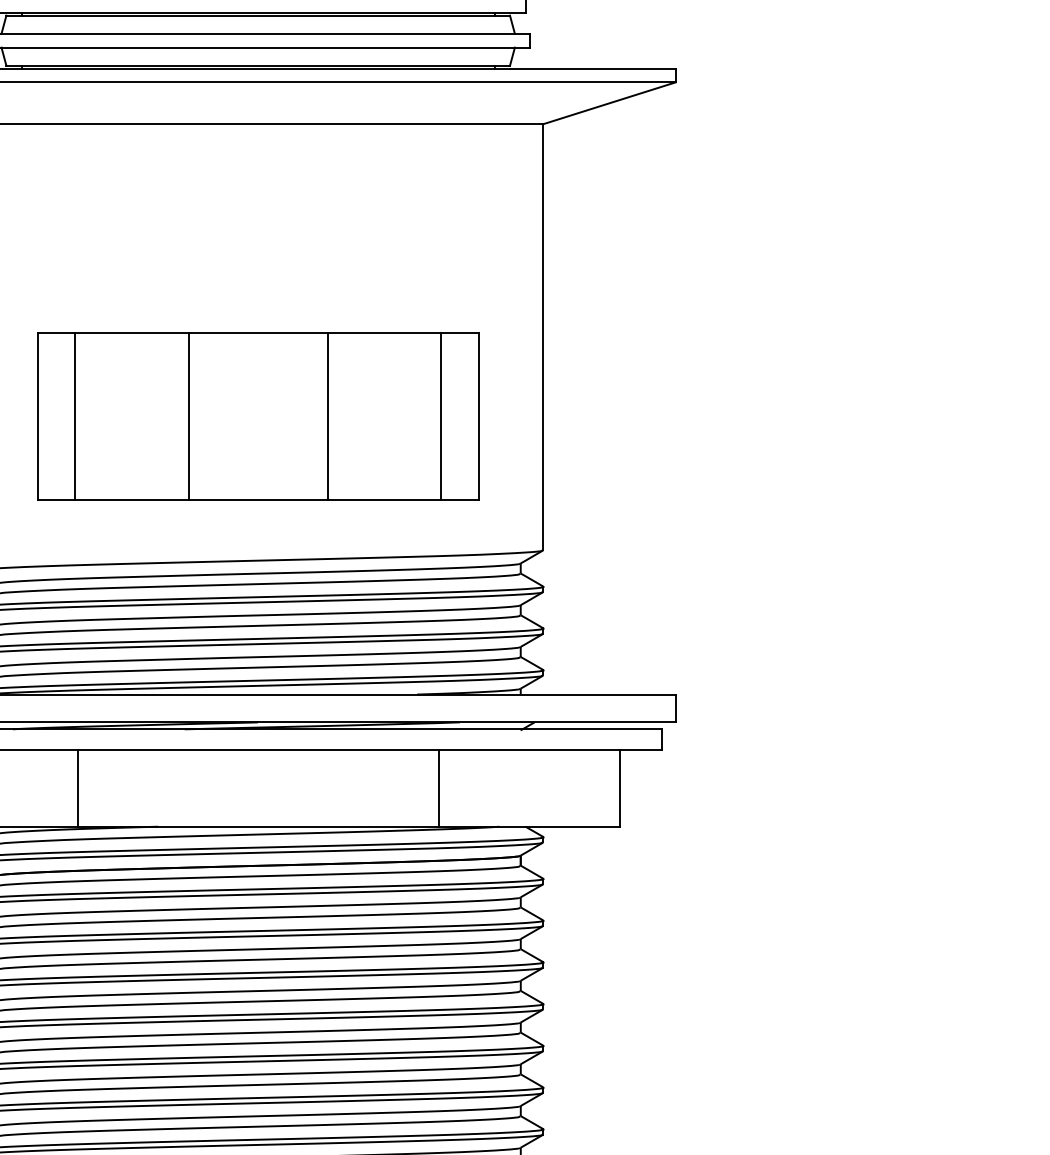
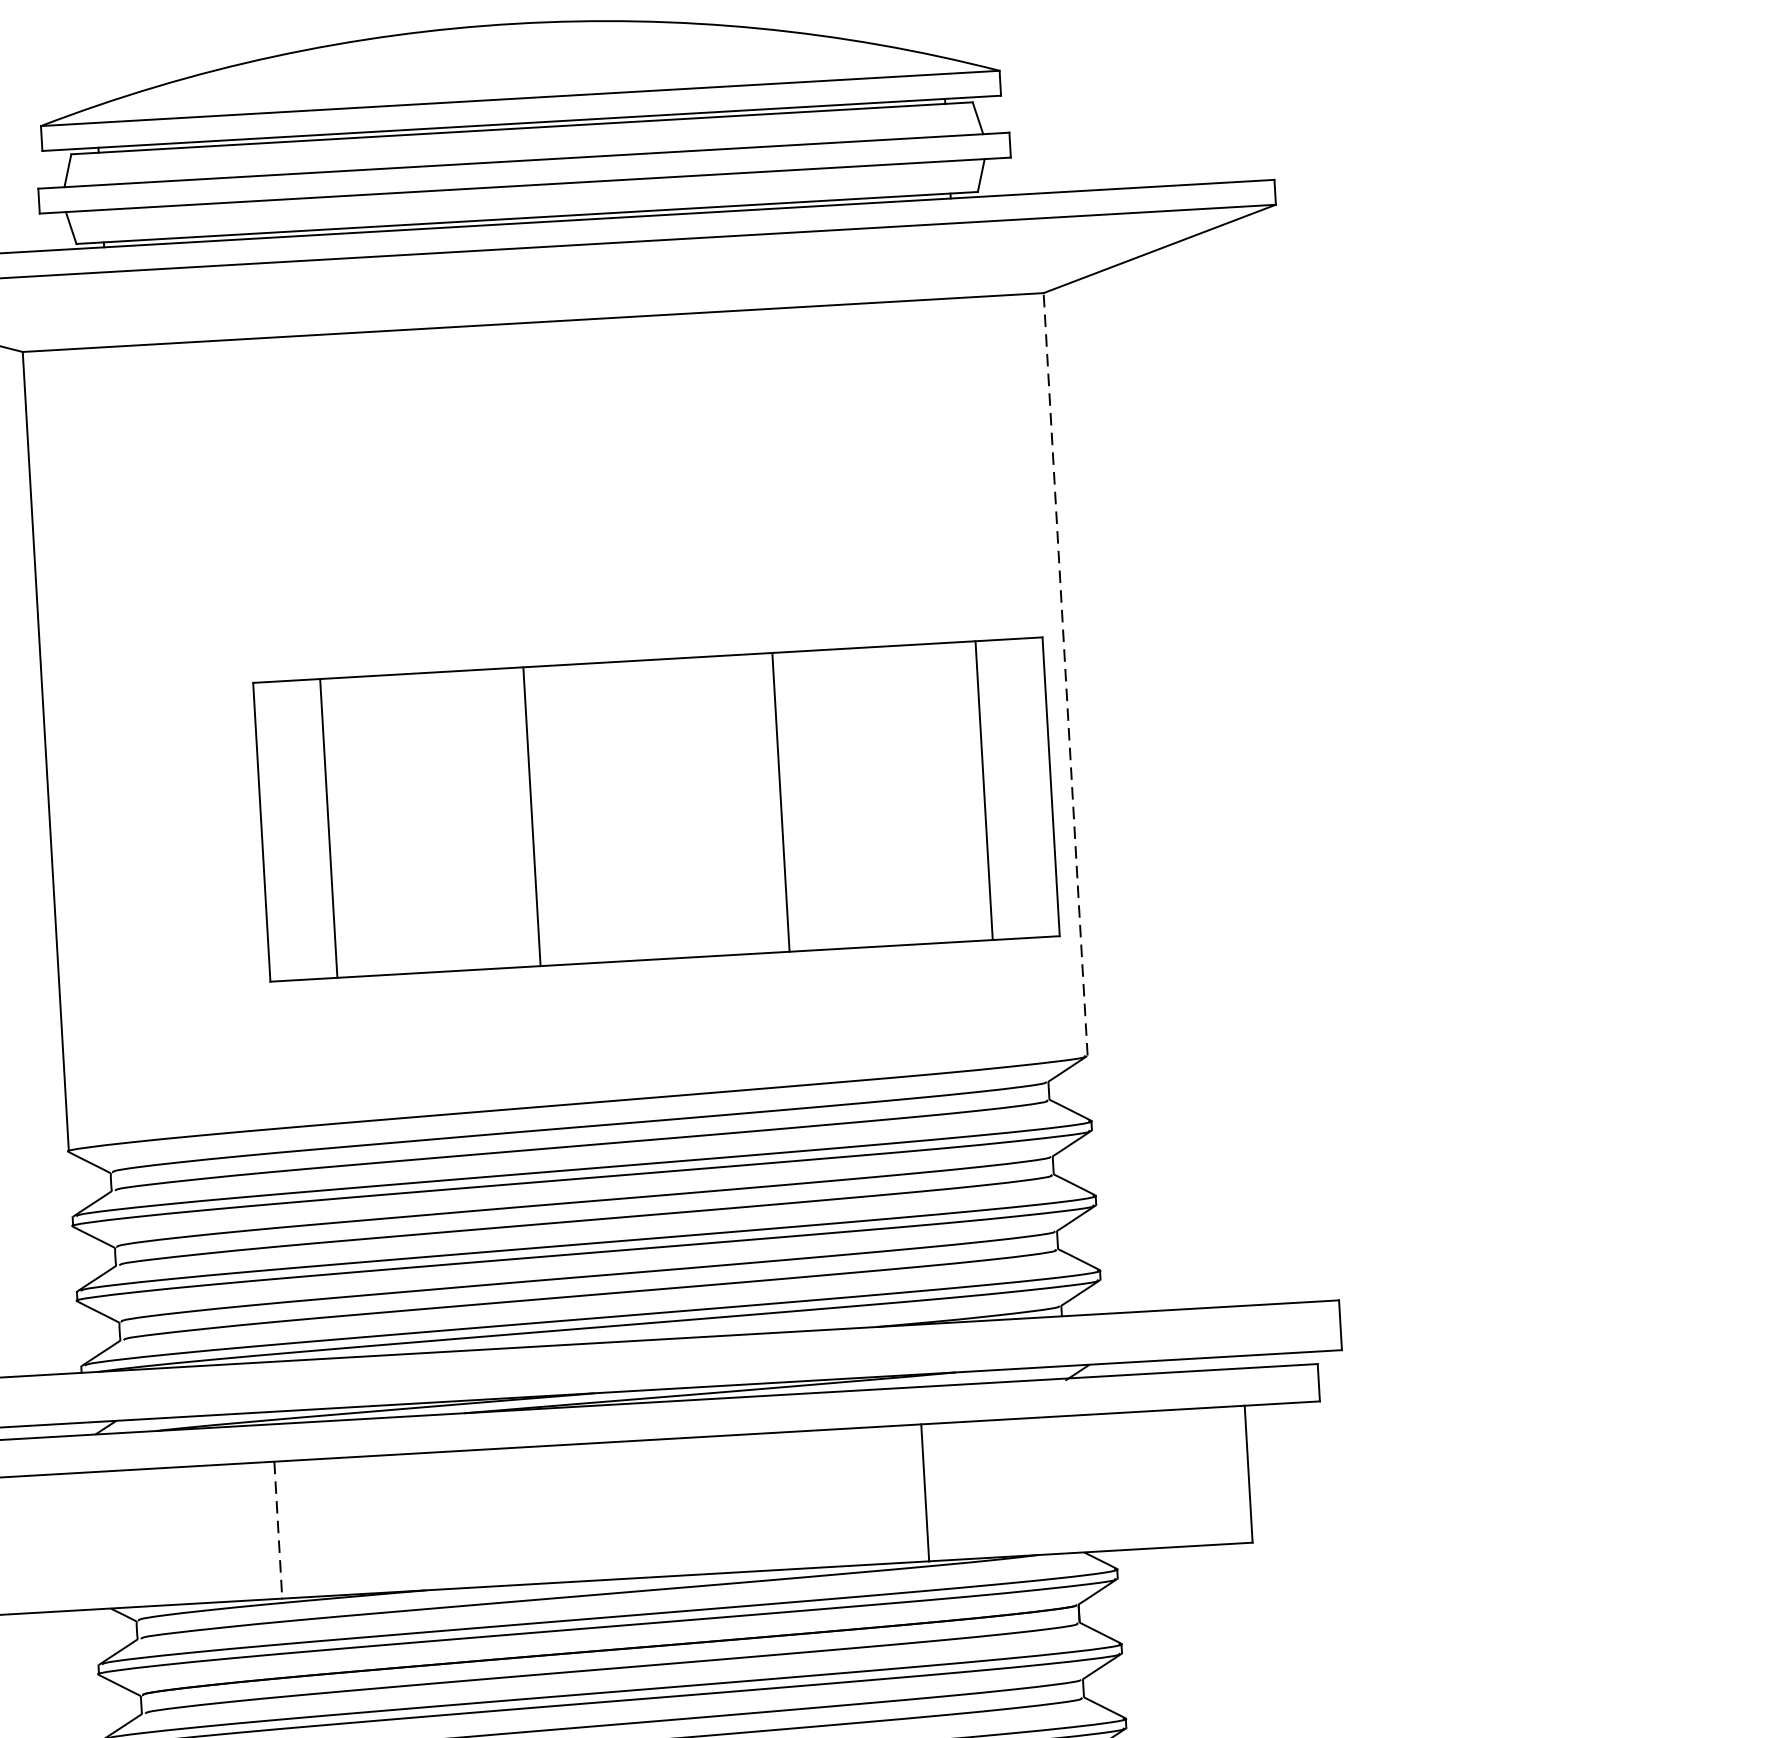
line: (543, 337) -> (1065, 674), solid -> dashed
part: (258, 416) -> (656, 809), moved
line: (77, 788) -> (278, 1530), solid -> dashed

